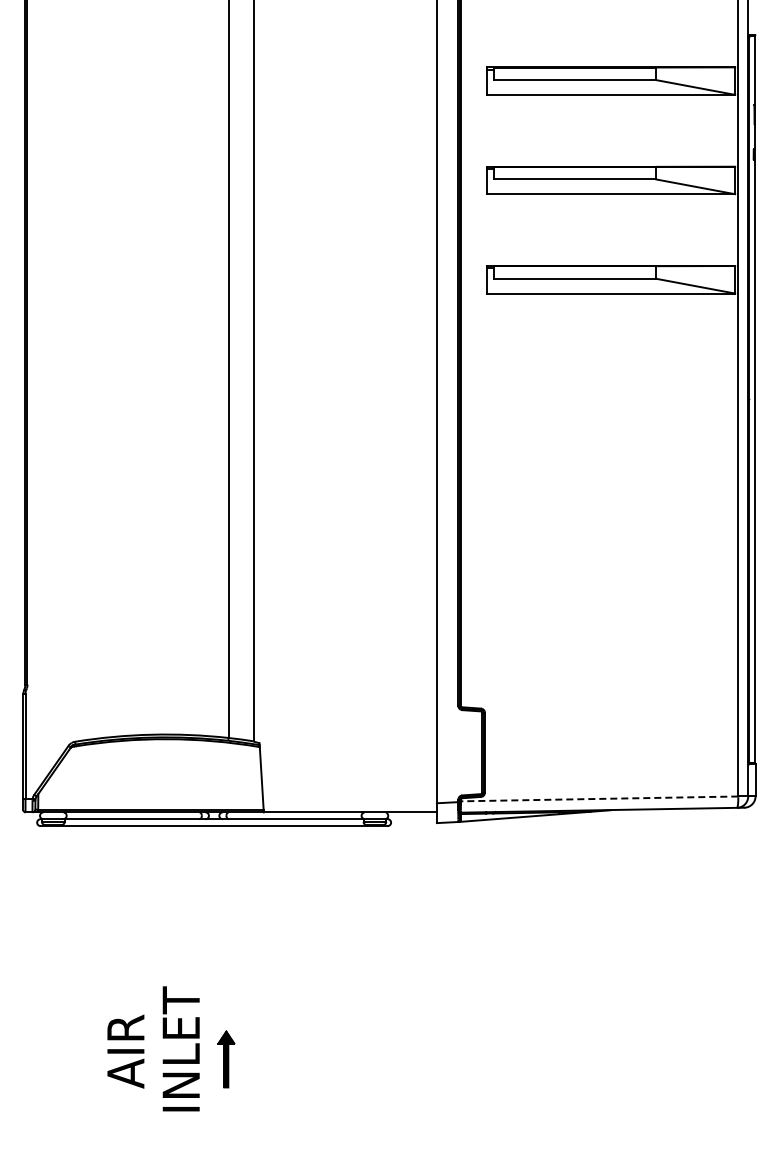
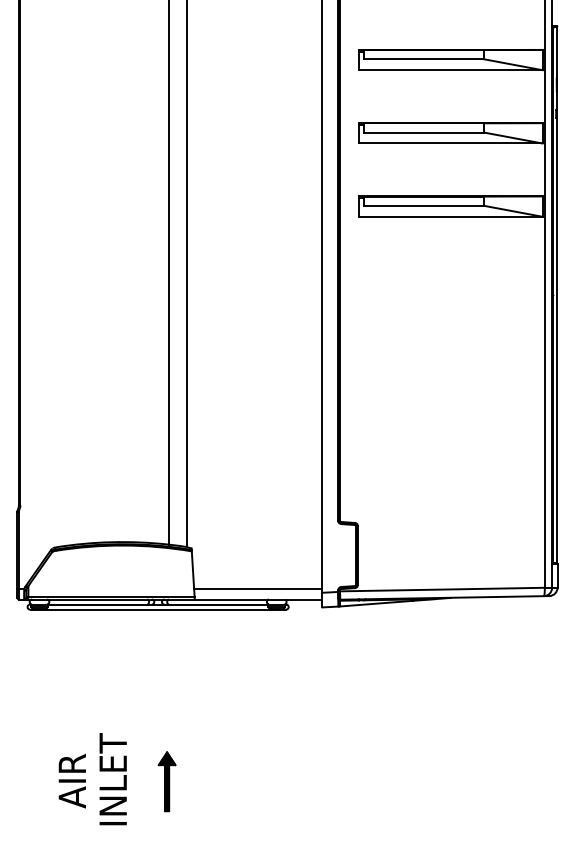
line: (349, 798) -> (257, 589), added
line: (599, 798) -> (442, 589), dashed -> solid
text: (153, 1048) -> (92, 778), moved
part: (226, 1059) -> (167, 781), size x1.43

